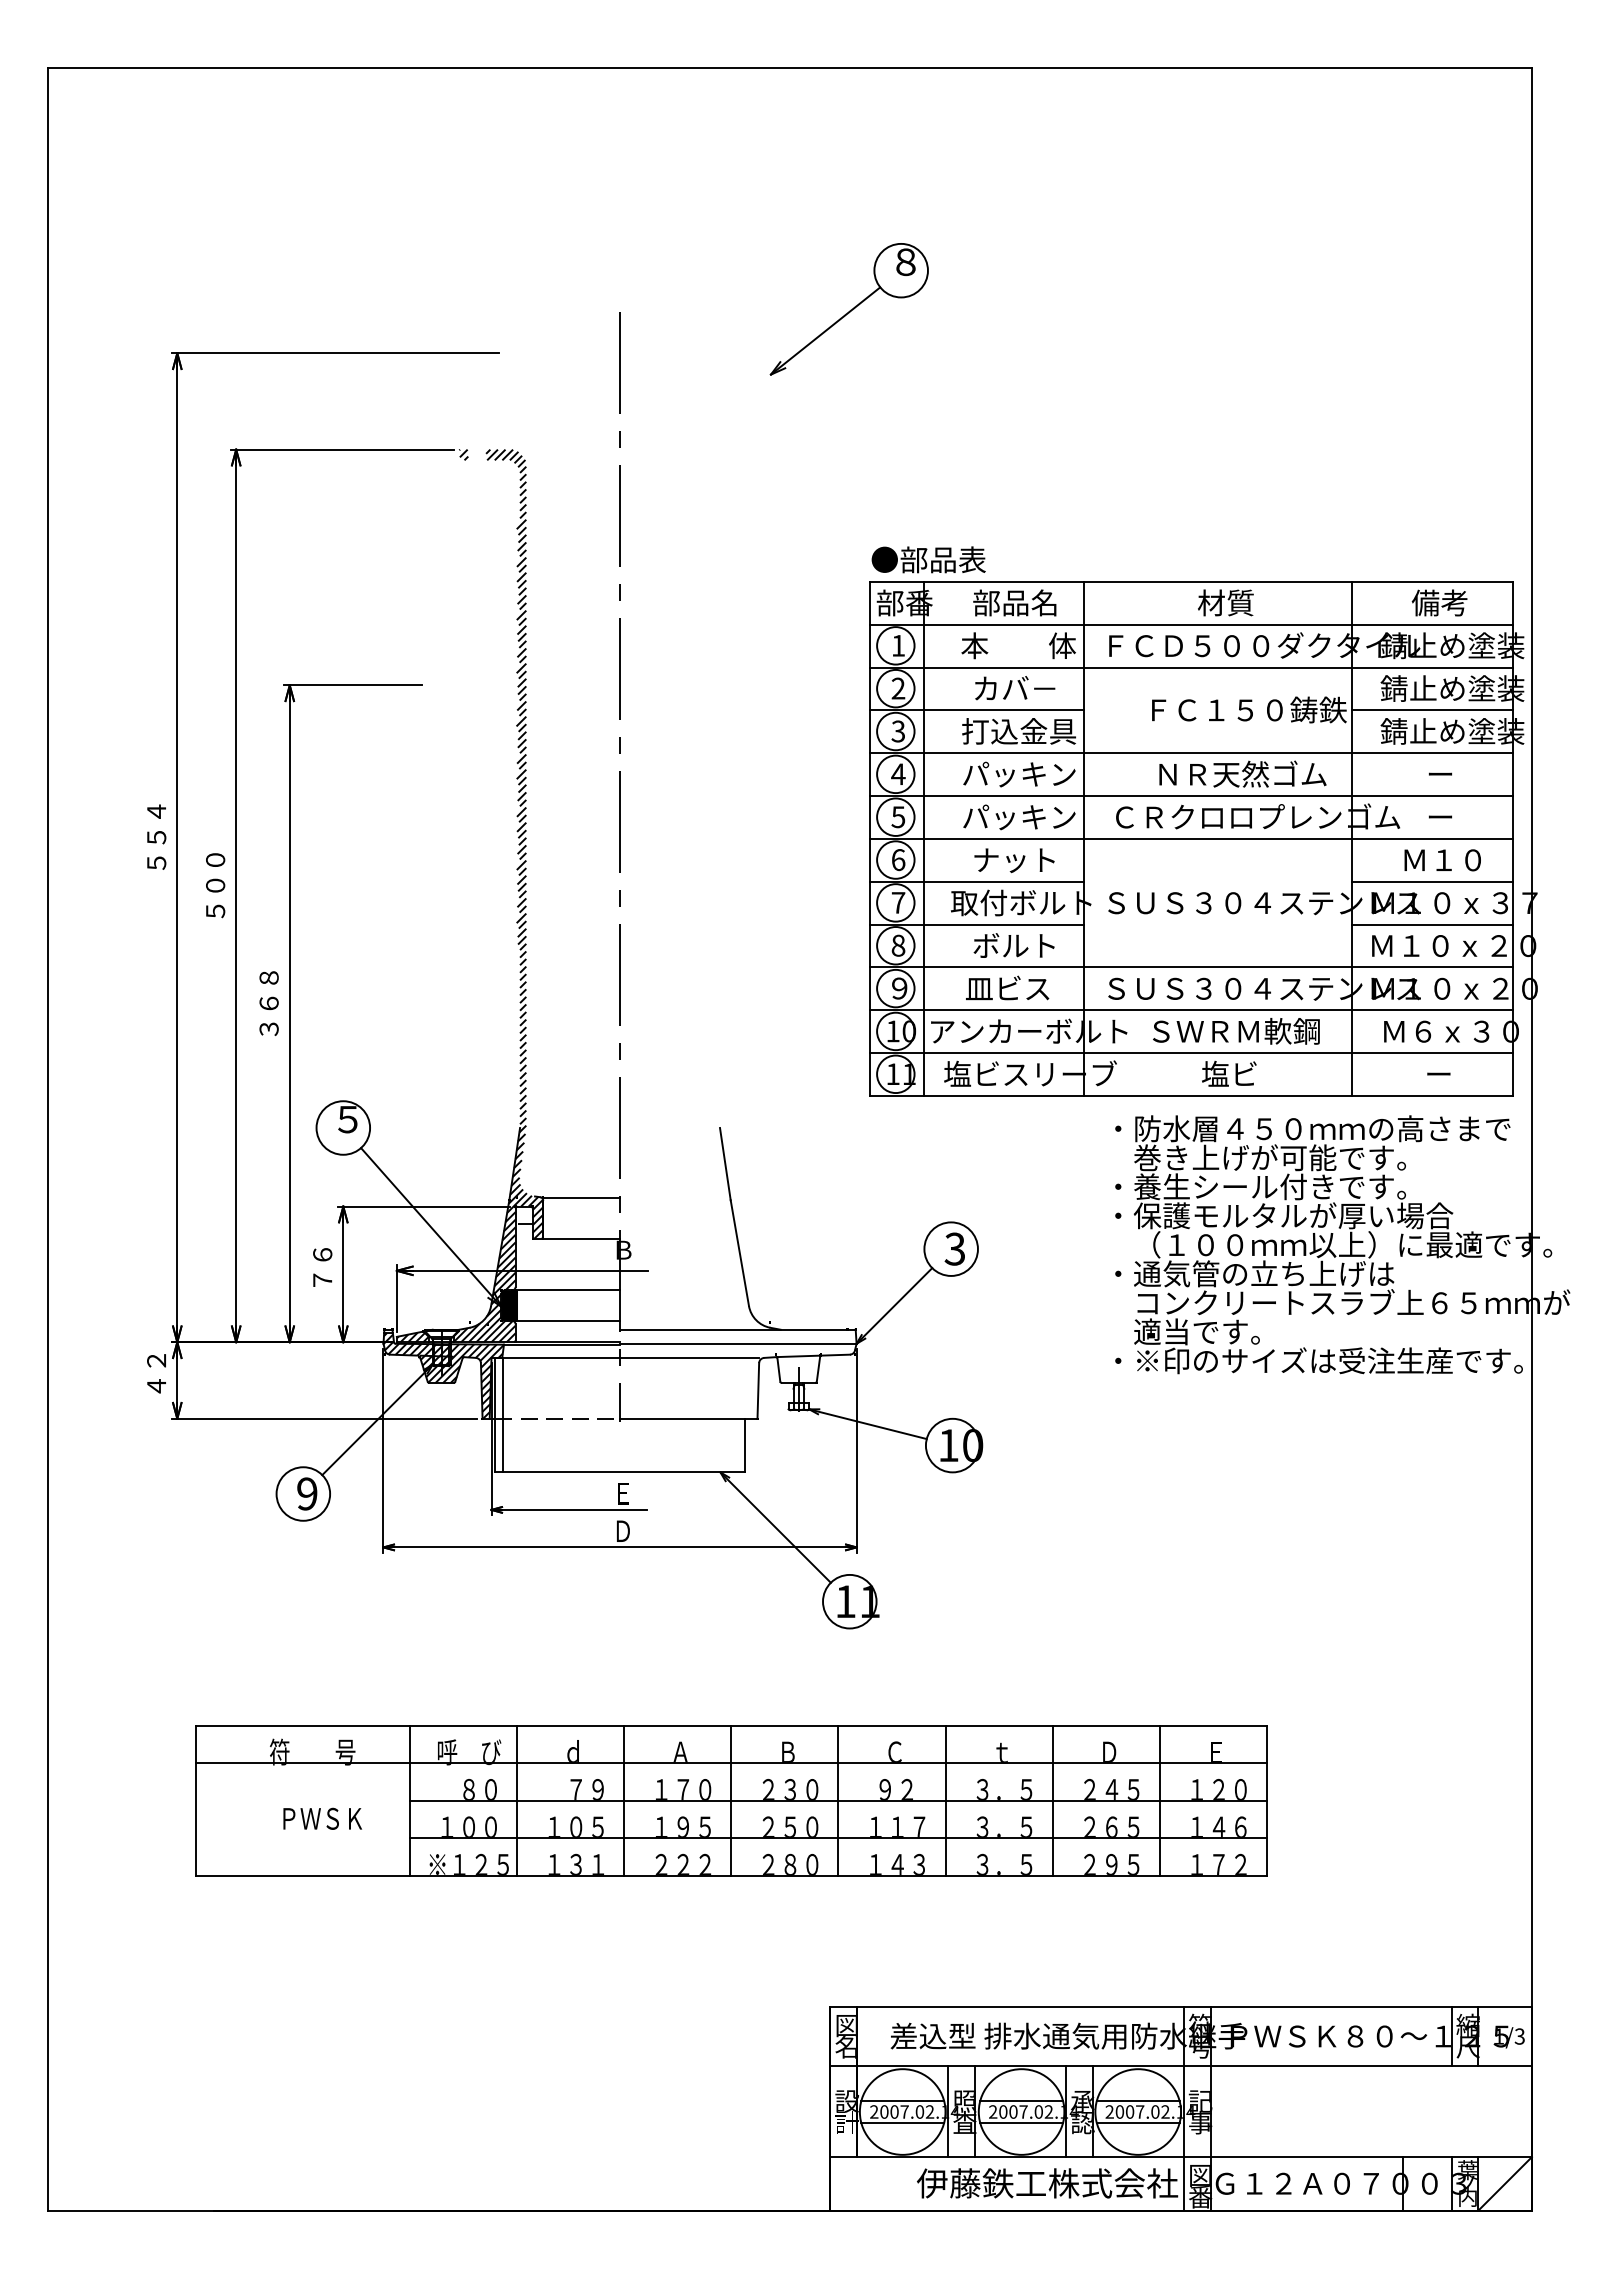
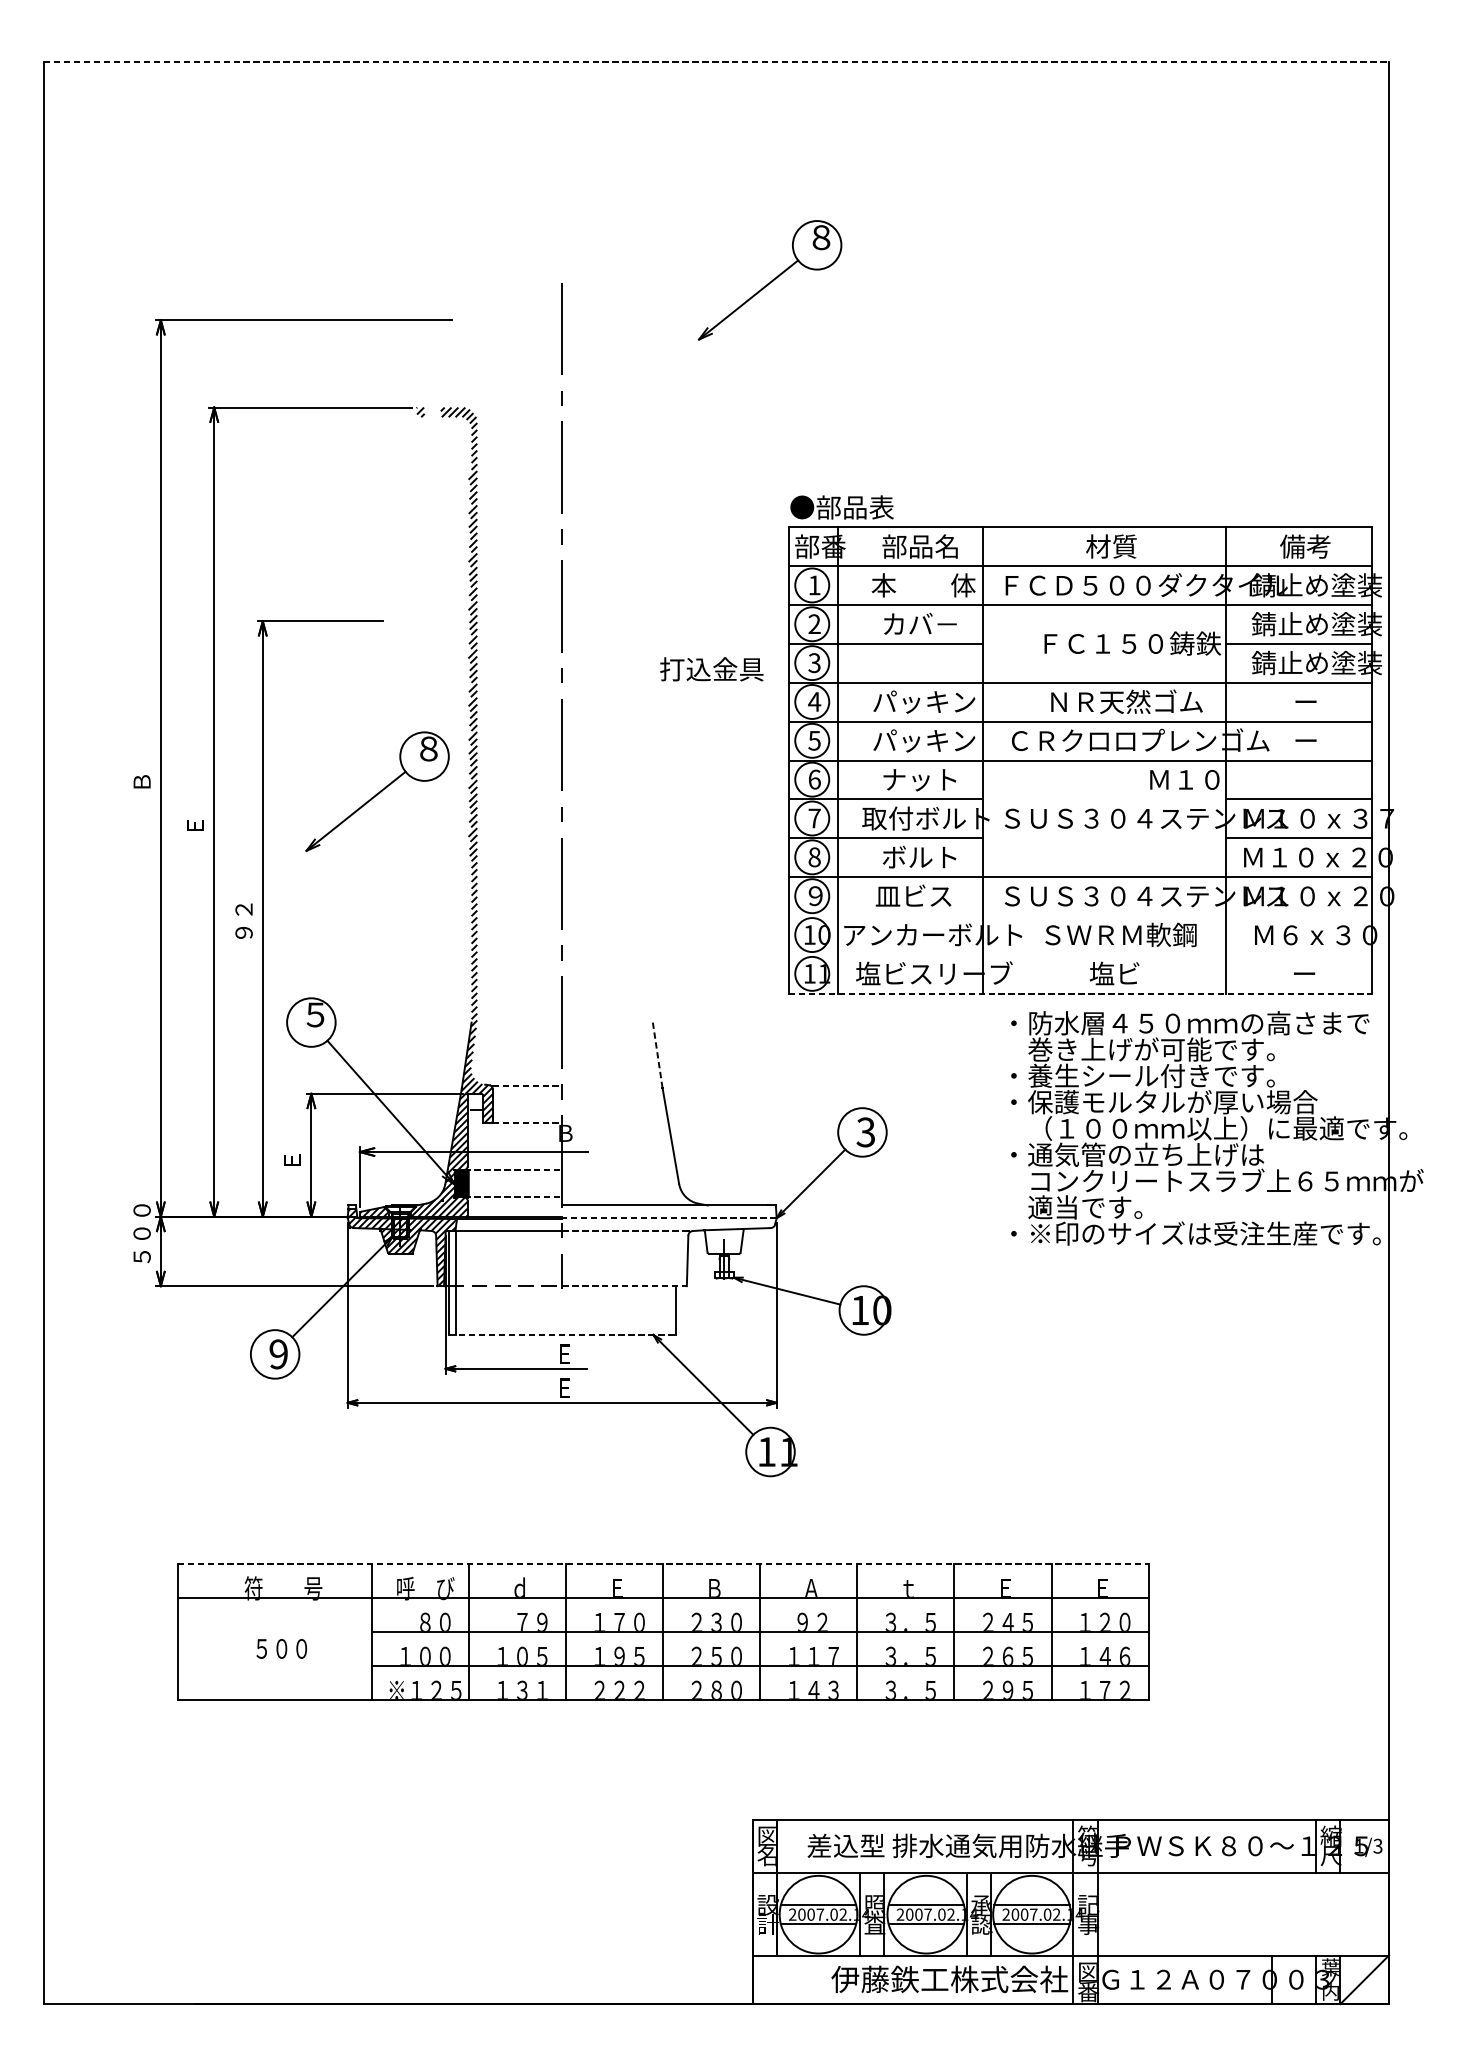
line: (790, 68) -> (716, 62), solid -> dashed
text: (1018, 731) -> (711, 669), moved
text: (156, 836) -> (141, 758), ５５４ -> Ｂ
text: (1442, 860) -> (1184, 780), moved
part: (415, 873) -> (376, 791), added
text: (215, 885) -> (195, 802), ５００ -> Ｅ
text: (268, 1003) -> (243, 909), ３６８ -> ９２
line: (1191, 1010) -> (1080, 916), removed
line: (1191, 1053) -> (1080, 955), removed
line: (1192, 1096) -> (1081, 994), solid -> dashed
line: (725, 1164) -> (657, 1055), solid -> dashed
line: (582, 1197) -> (528, 1085), solid -> dashed
line: (582, 1238) -> (528, 1122), solid -> dashed
text: (322, 1267) -> (292, 1149), ７６ -> Ｅ
line: (566, 1290) -> (513, 1169), solid -> dashed
line: (566, 1320) -> (513, 1197), solid -> dashed
line: (737, 1343) -> (668, 1217), solid -> dashed
line: (689, 1358) -> (625, 1231), solid -> dashed
text: (156, 1360) -> (141, 1233), ４２ -> ５００
line: (688, 1418) -> (624, 1285), solid -> dashed
line: (620, 1472) -> (562, 1334), solid -> dashed
text: (622, 1530) -> (564, 1387), Ｄ -> Ｅ
line: (731, 1725) -> (663, 1564), solid -> dashed
text: (680, 1751) -> (617, 1587), Ａ -> Ｅ
text: (894, 1751) -> (811, 1587), Ｃ -> Ａ
text: (1109, 1751) -> (1005, 1587), Ｄ -> Ｅ
text: (322, 1818) -> (292, 1648), ＰＷＳＫ -> ５００

